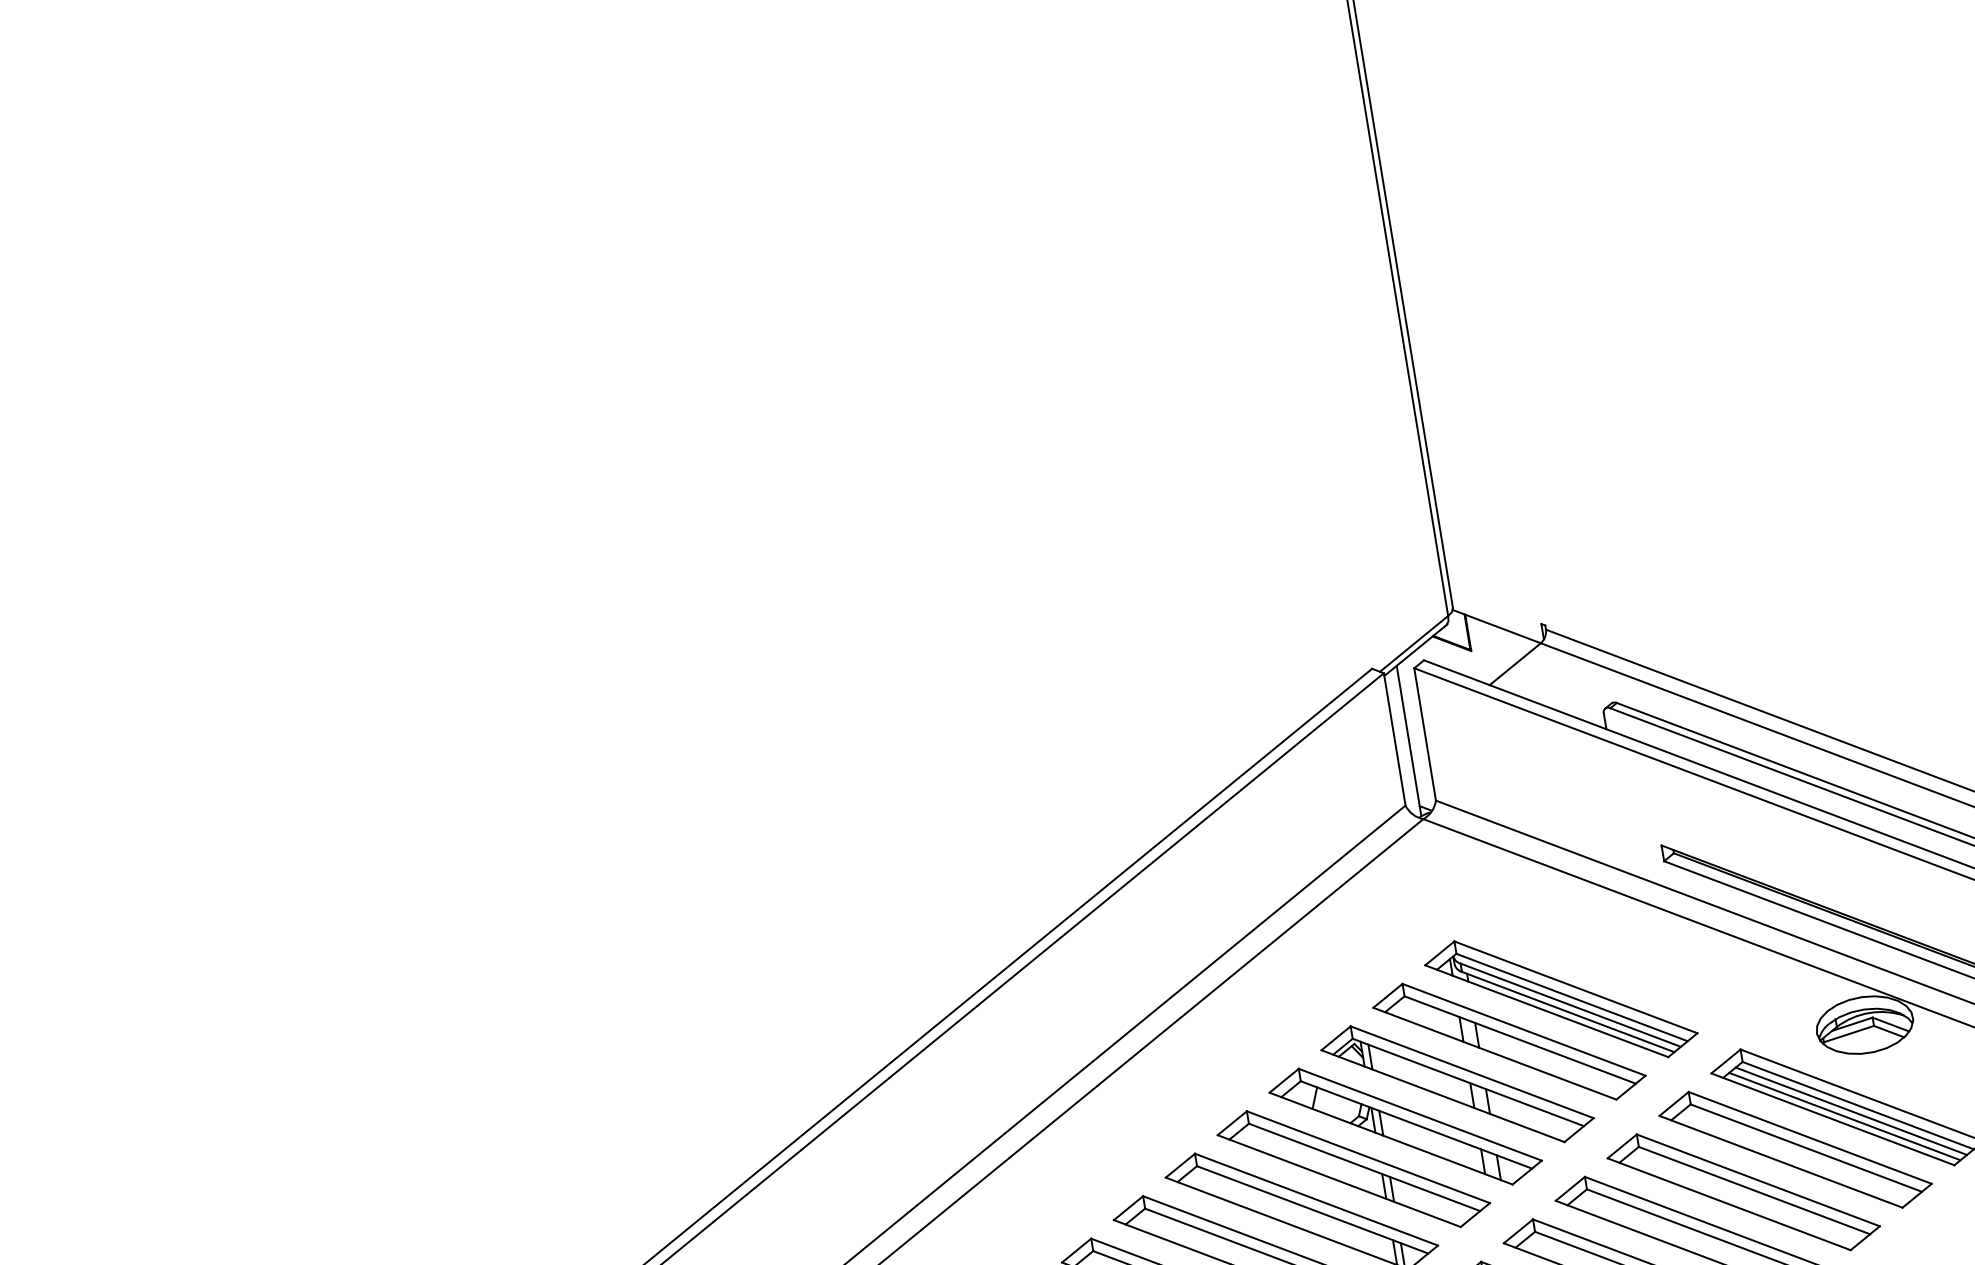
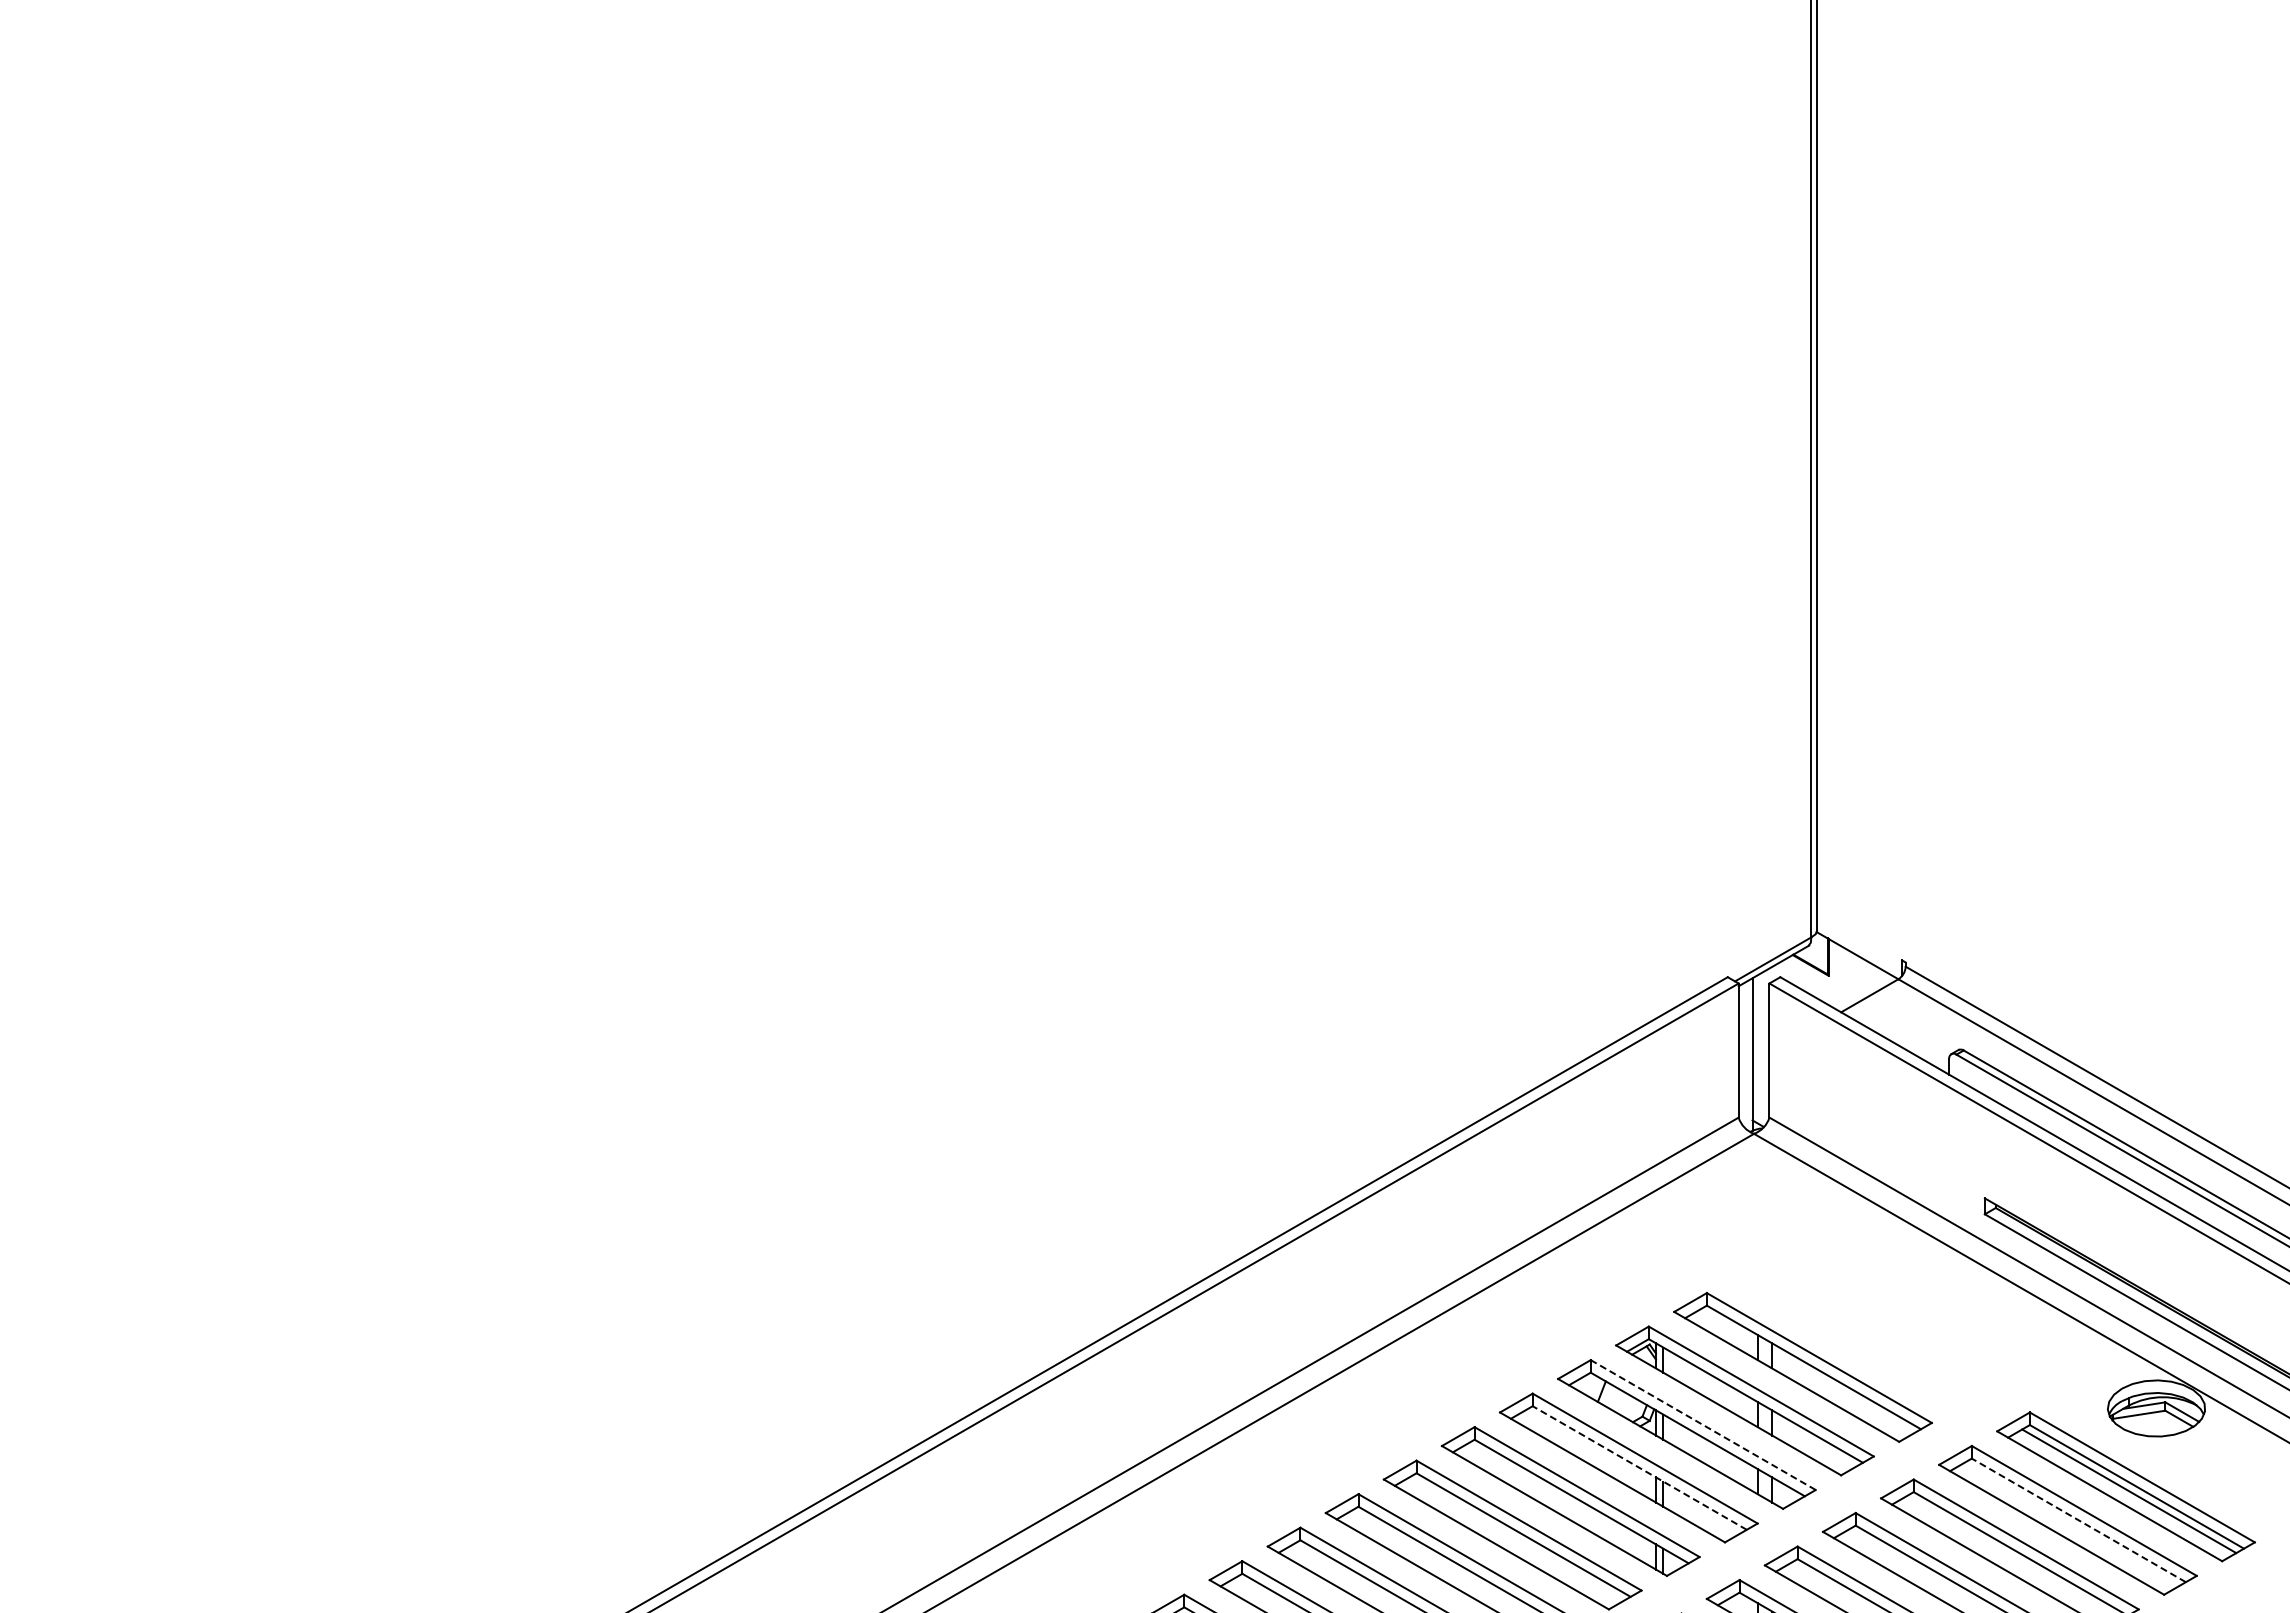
part: (1561, 998) -> (1861, 1333), removed
line: (1420, 1115) -> (1703, 1425), solid -> dashed
line: (1844, 1116) -> (2121, 1495), removed
line: (1806, 1148) -> (2078, 1520), solid -> dashed
line: (1364, 1167) -> (1639, 1468), solid -> dashed

